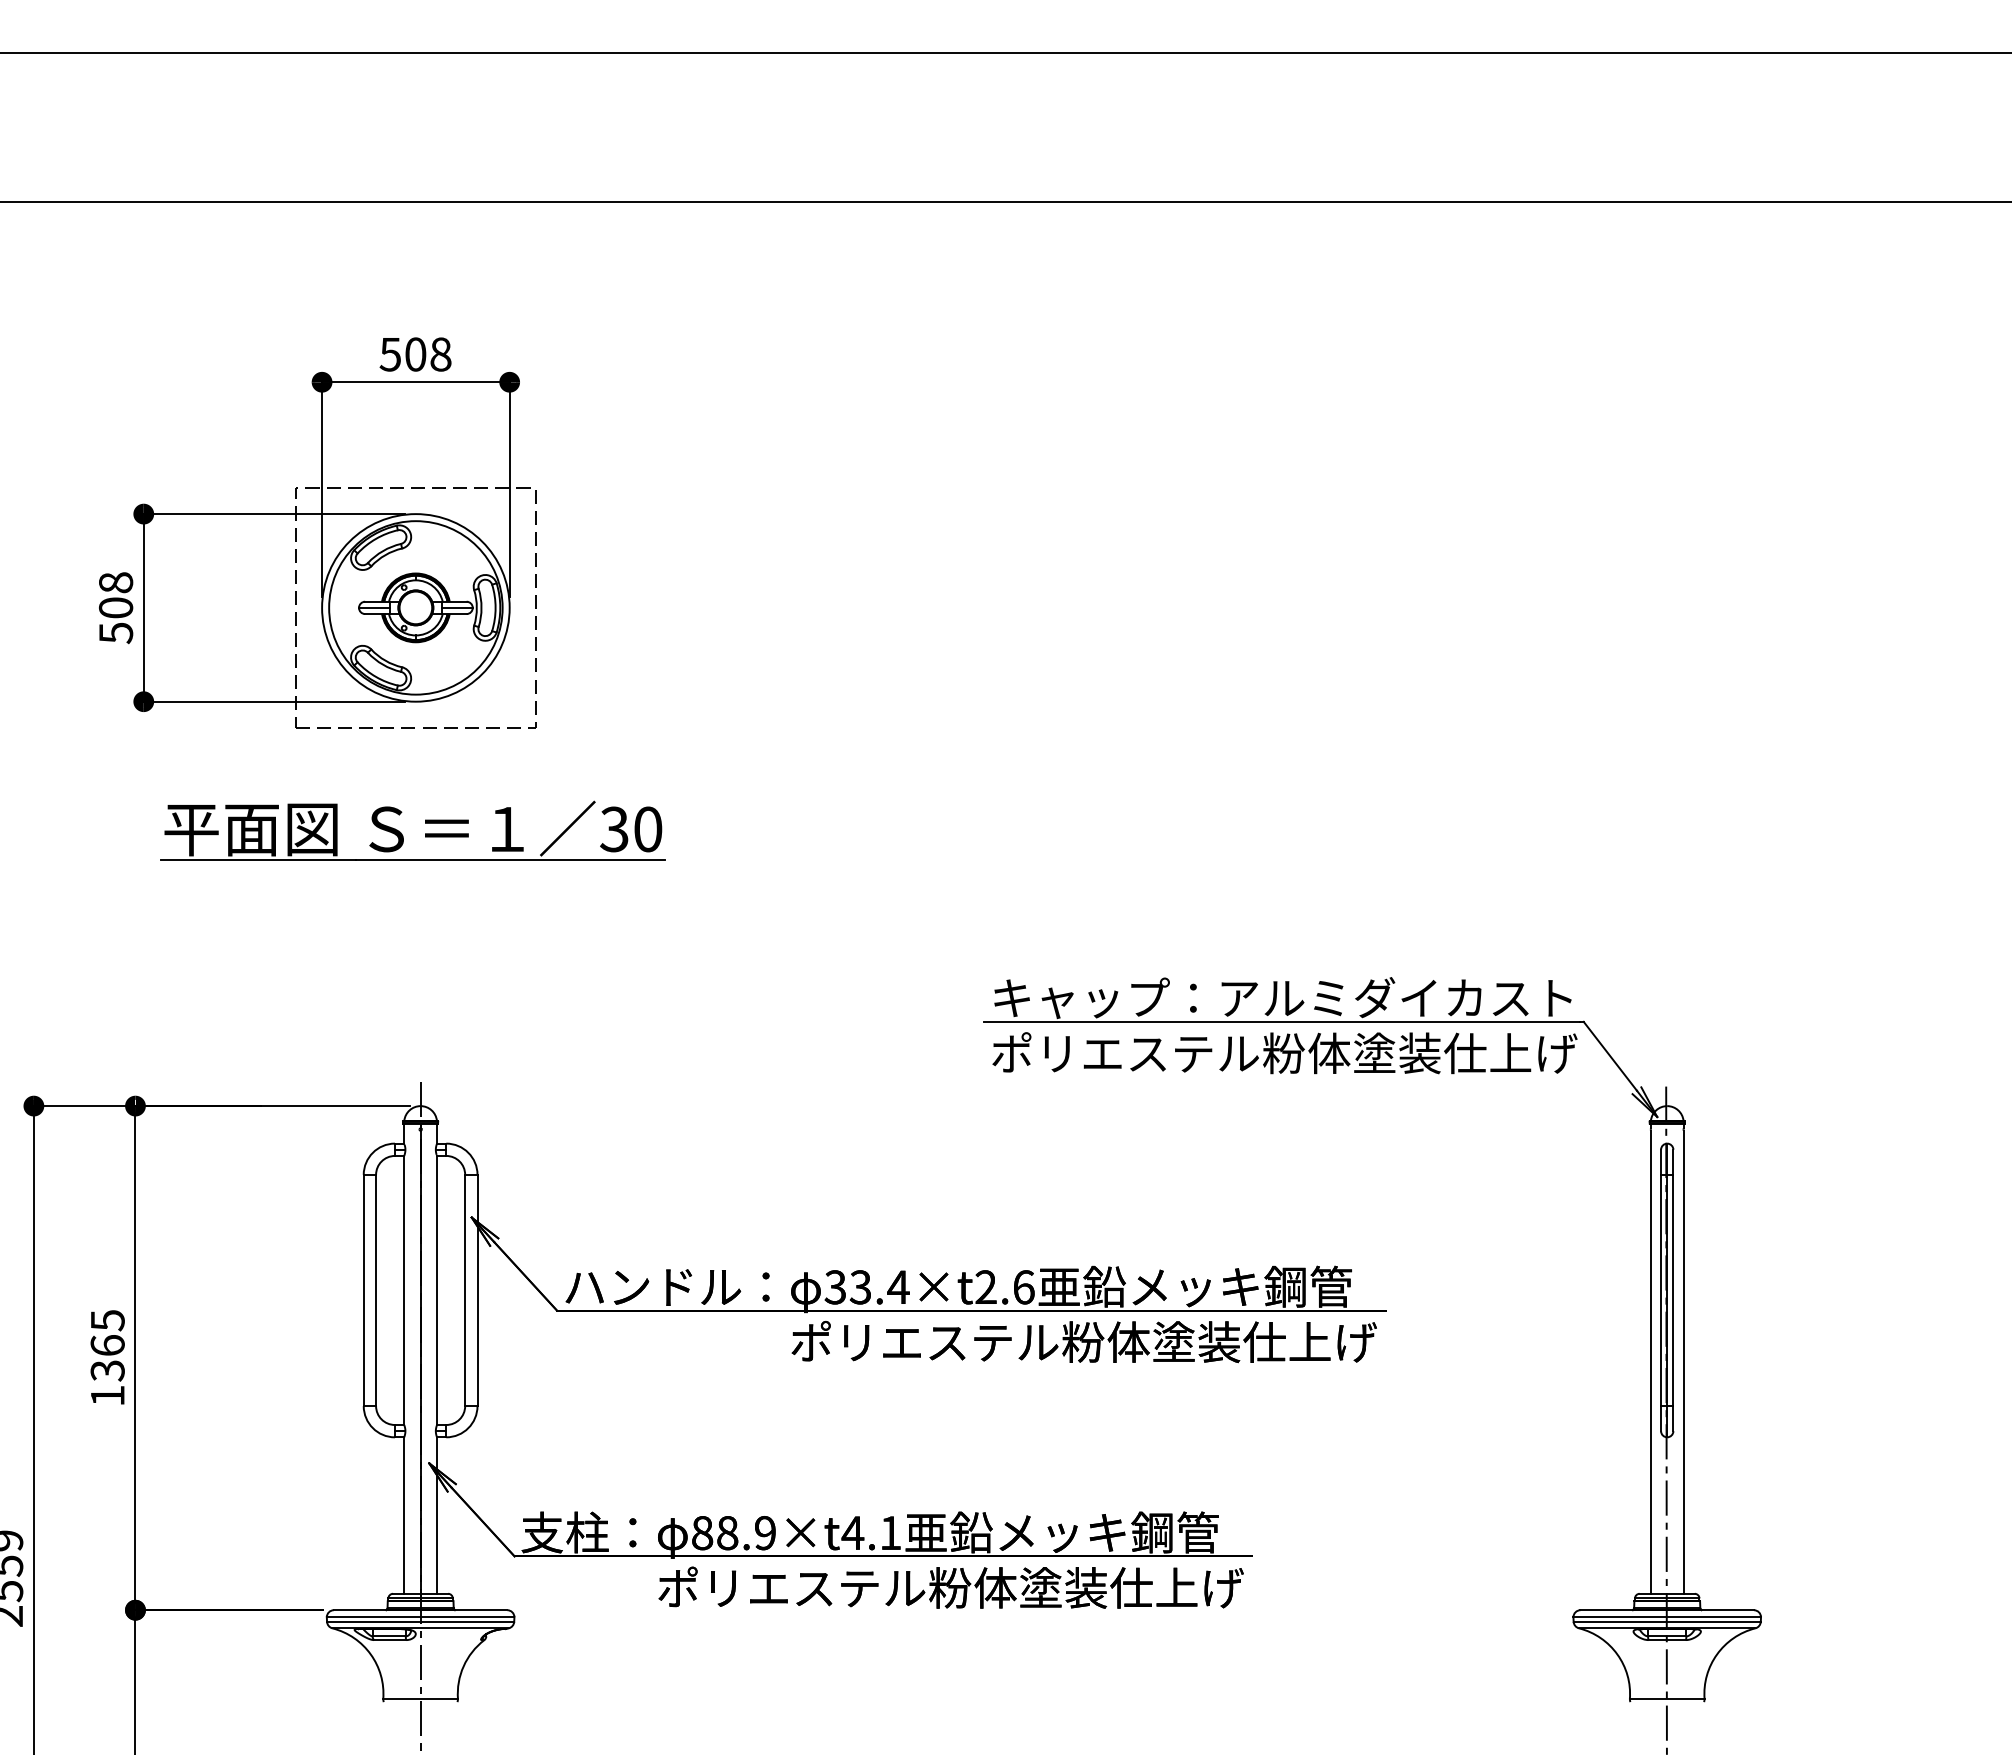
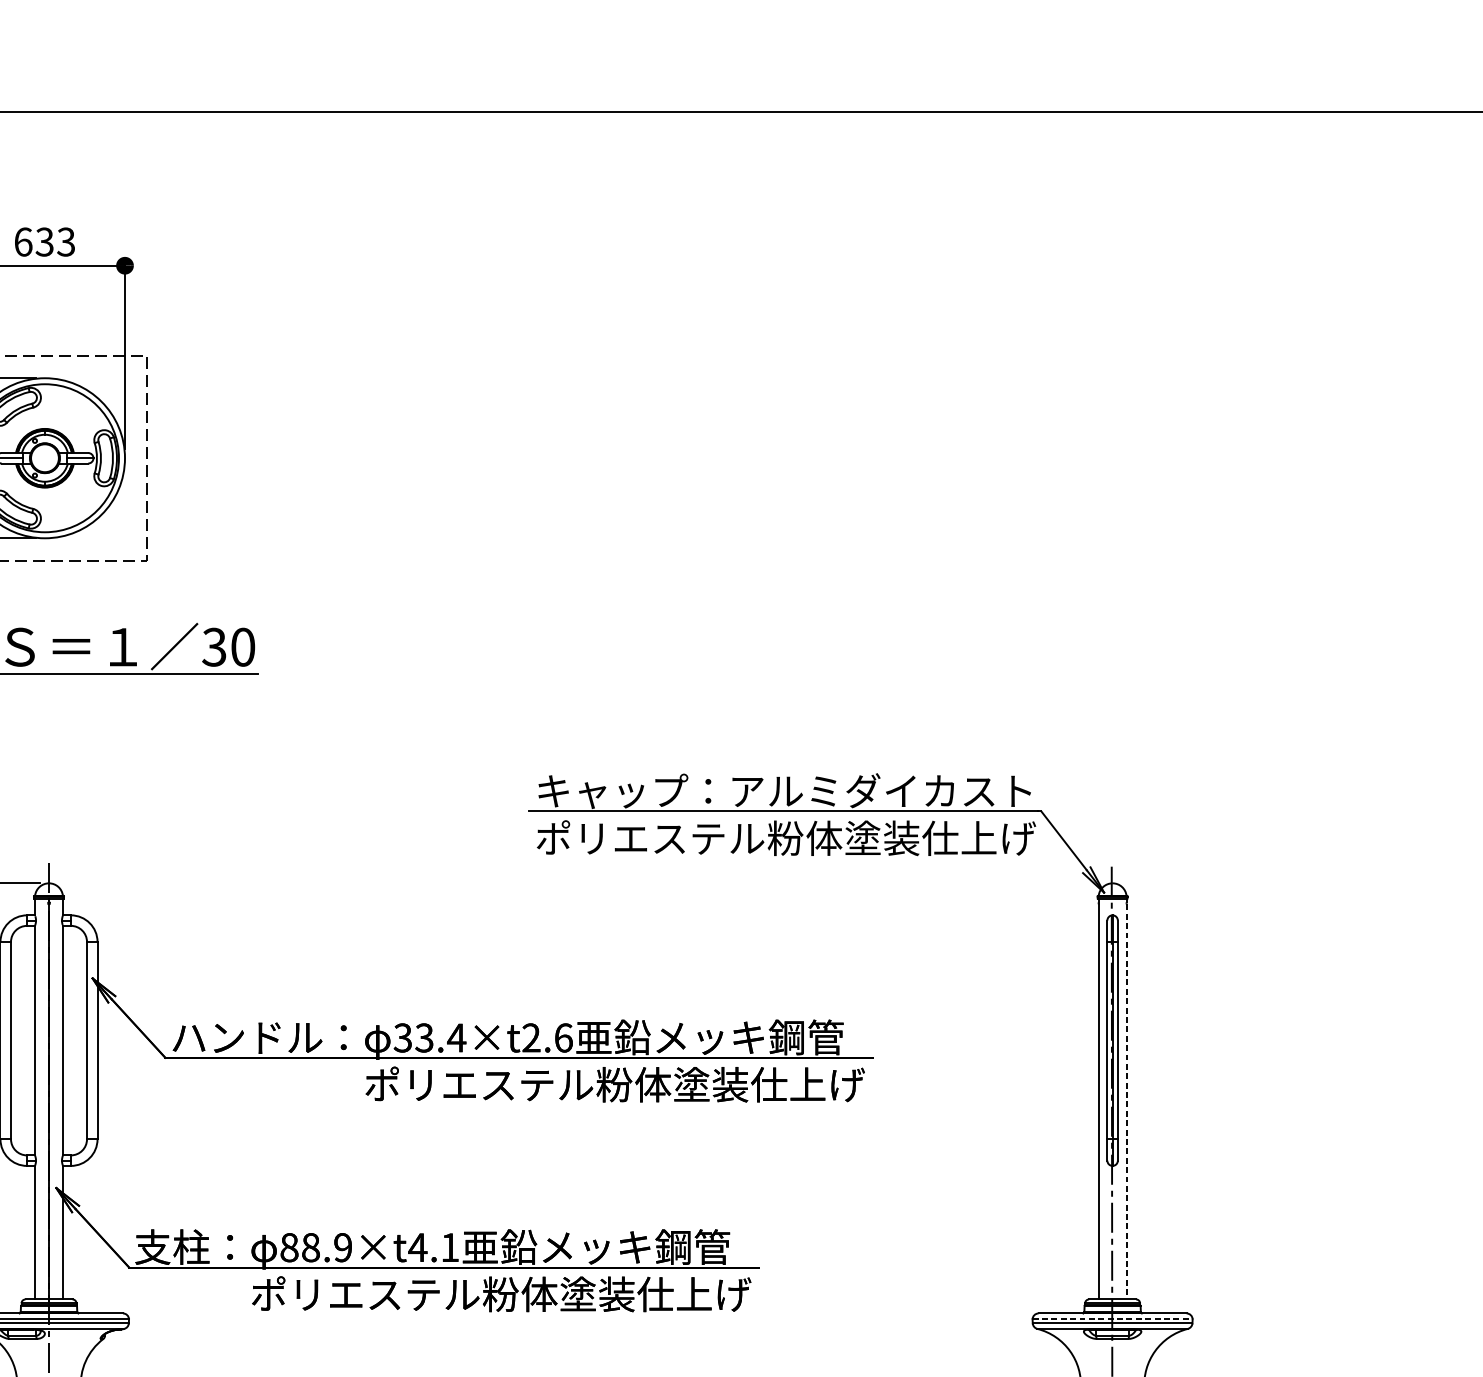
text: (415, 354) -> (44, 242), 508 -> 633
line: (1683, 1362) -> (1126, 1102), solid -> dashed
line: (1667, 1617) -> (1112, 1319), solid -> dashed

